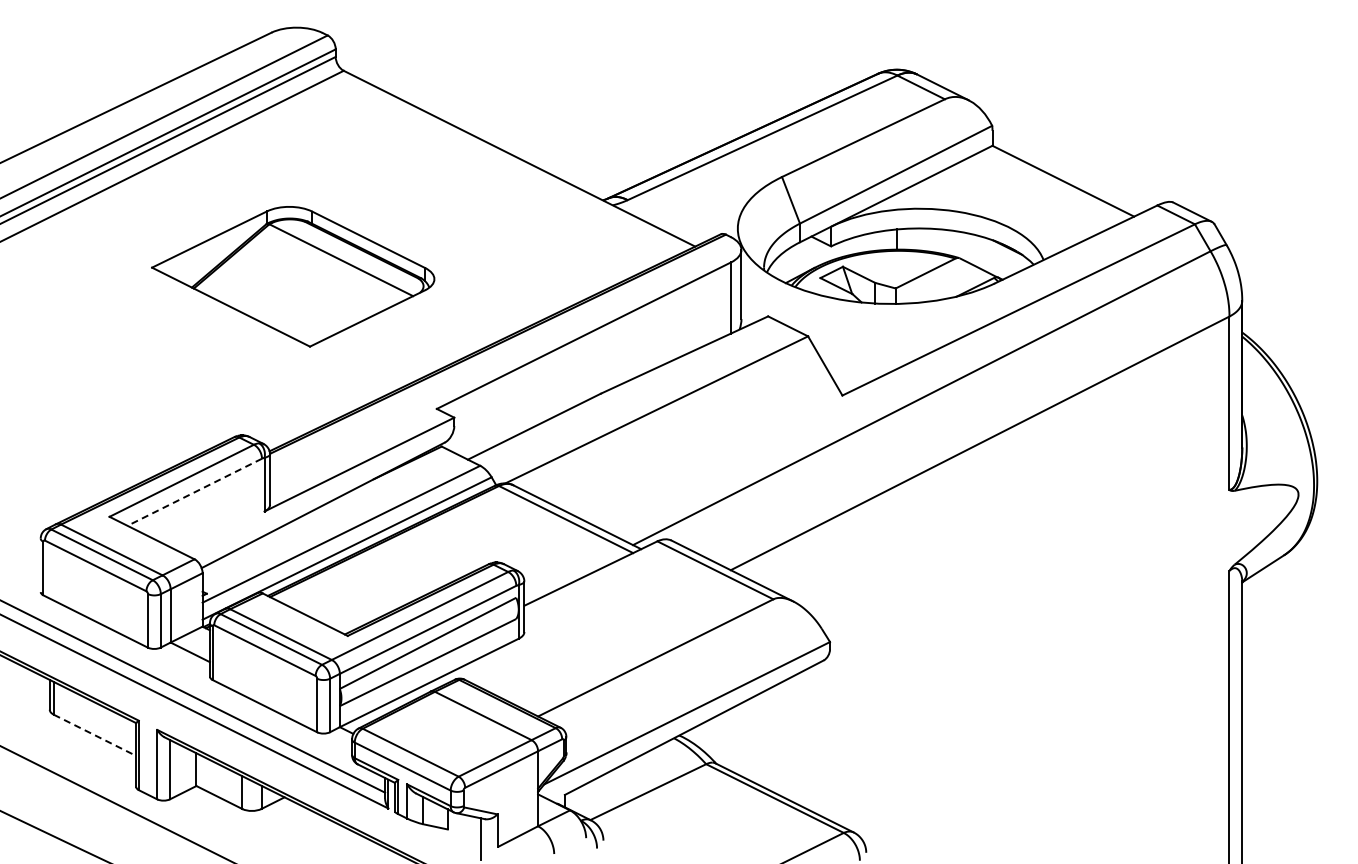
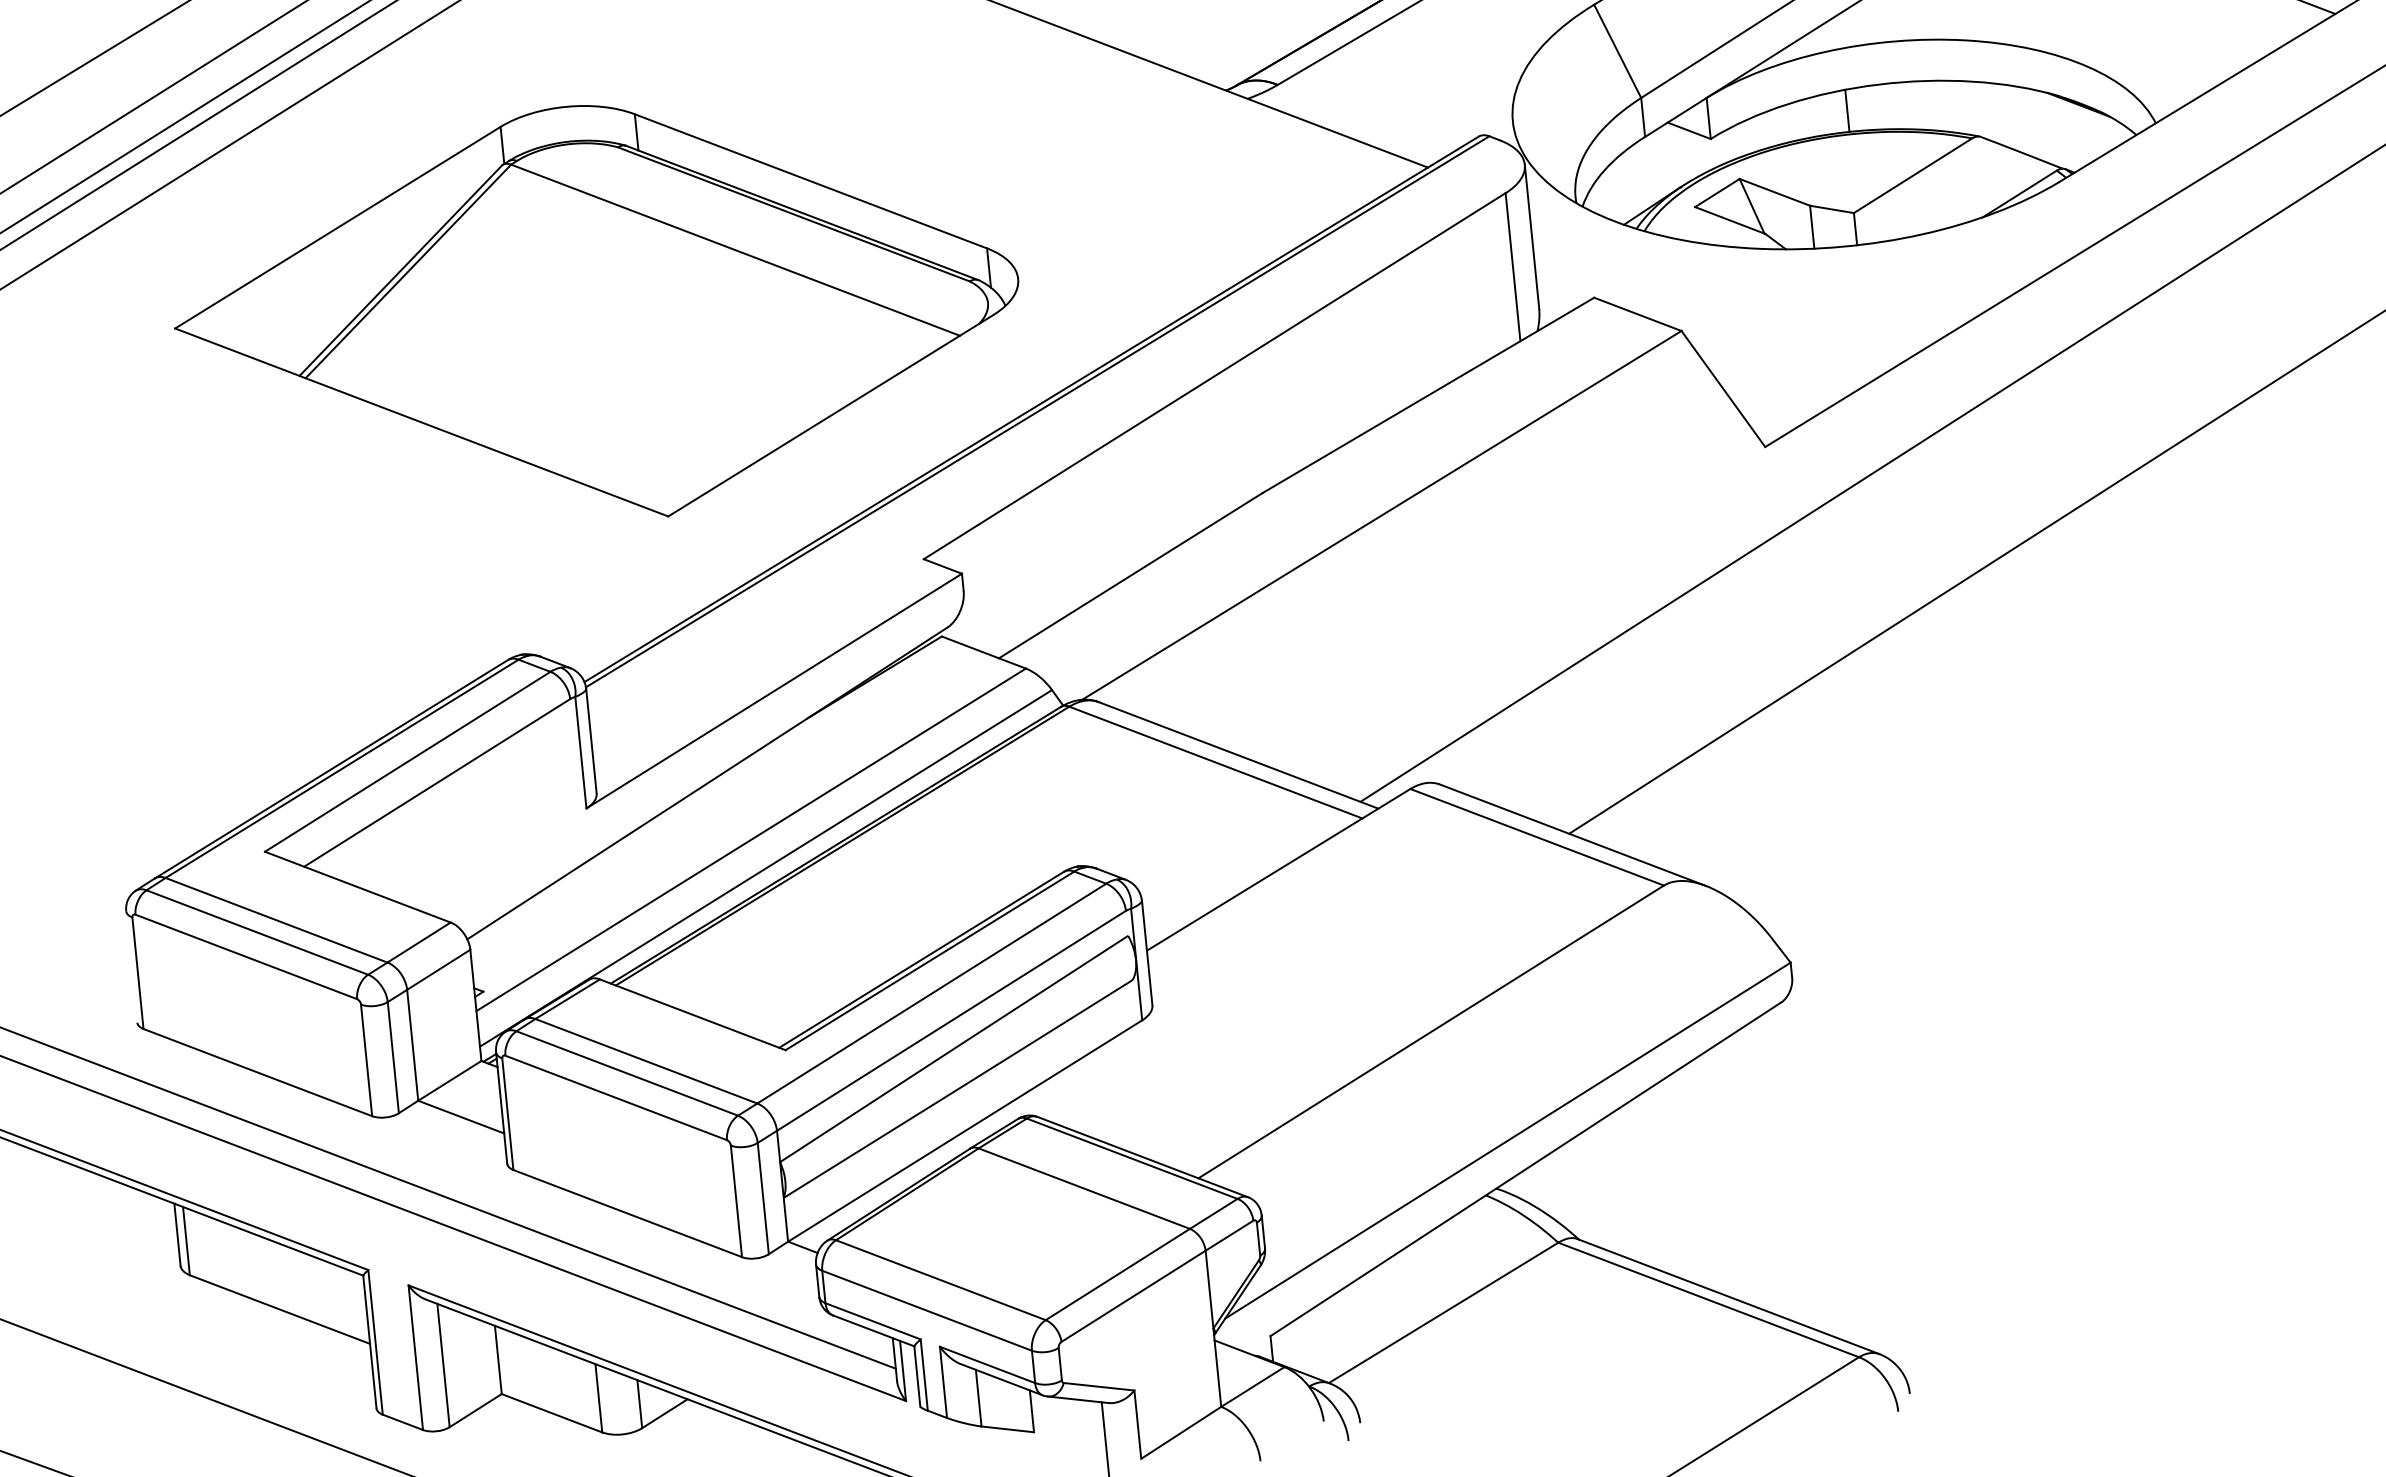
part: (292, 276) -> (595, 313), size x1.43
line: (194, 492) -> (436, 783), dashed -> solid
line: (95, 735) -> (281, 1309), dashed -> solid

